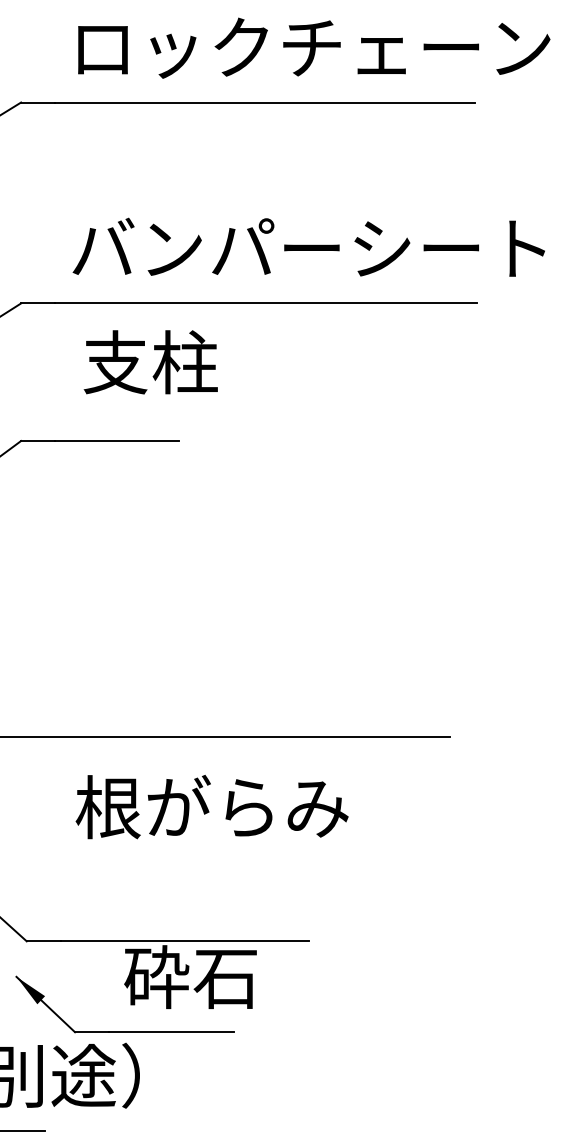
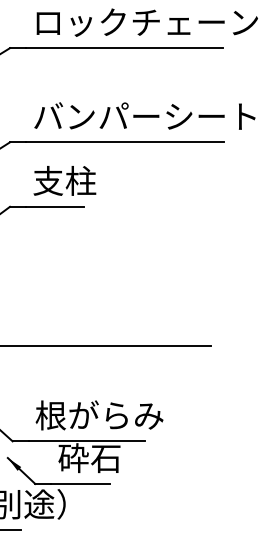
text: (150, 361) -> (64, 180), moved
text: (212, 807) -> (99, 415), moved

